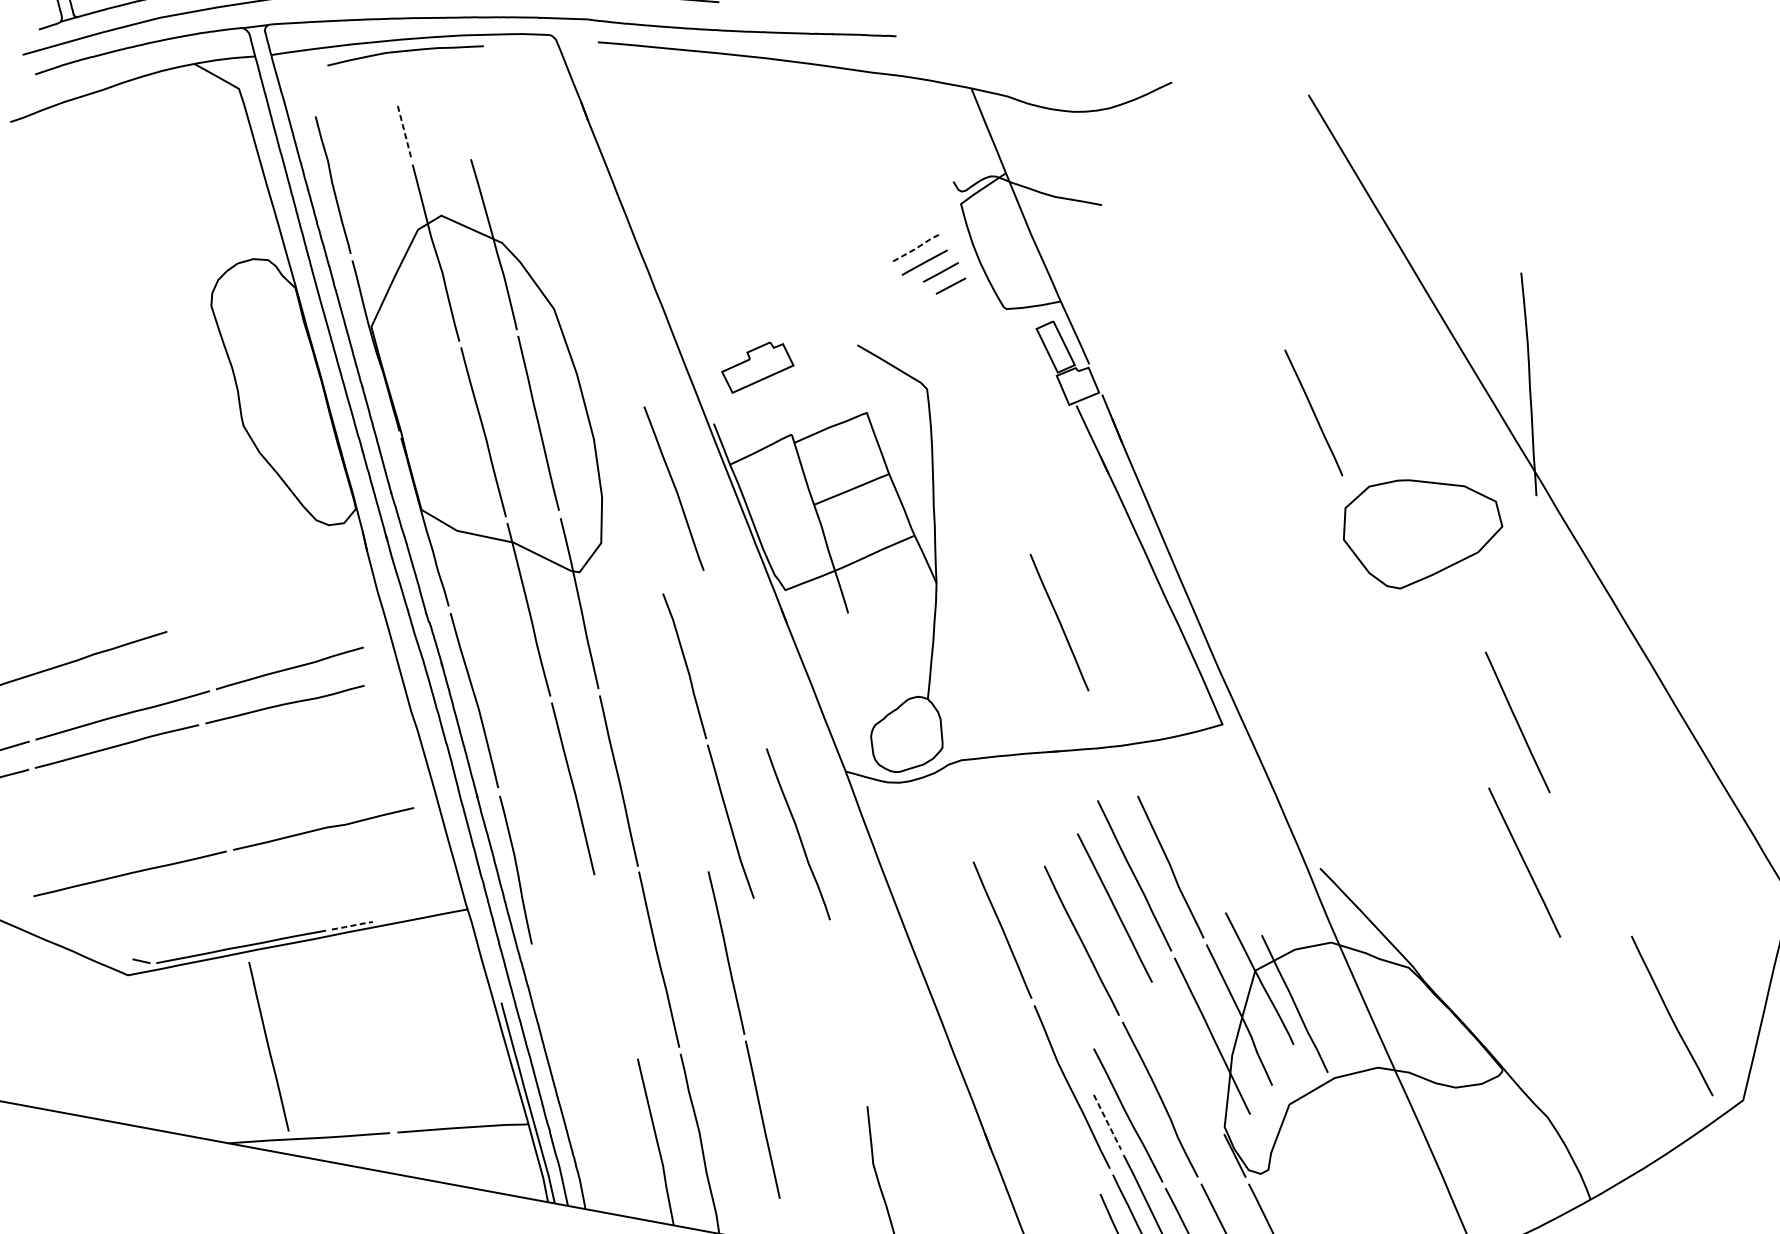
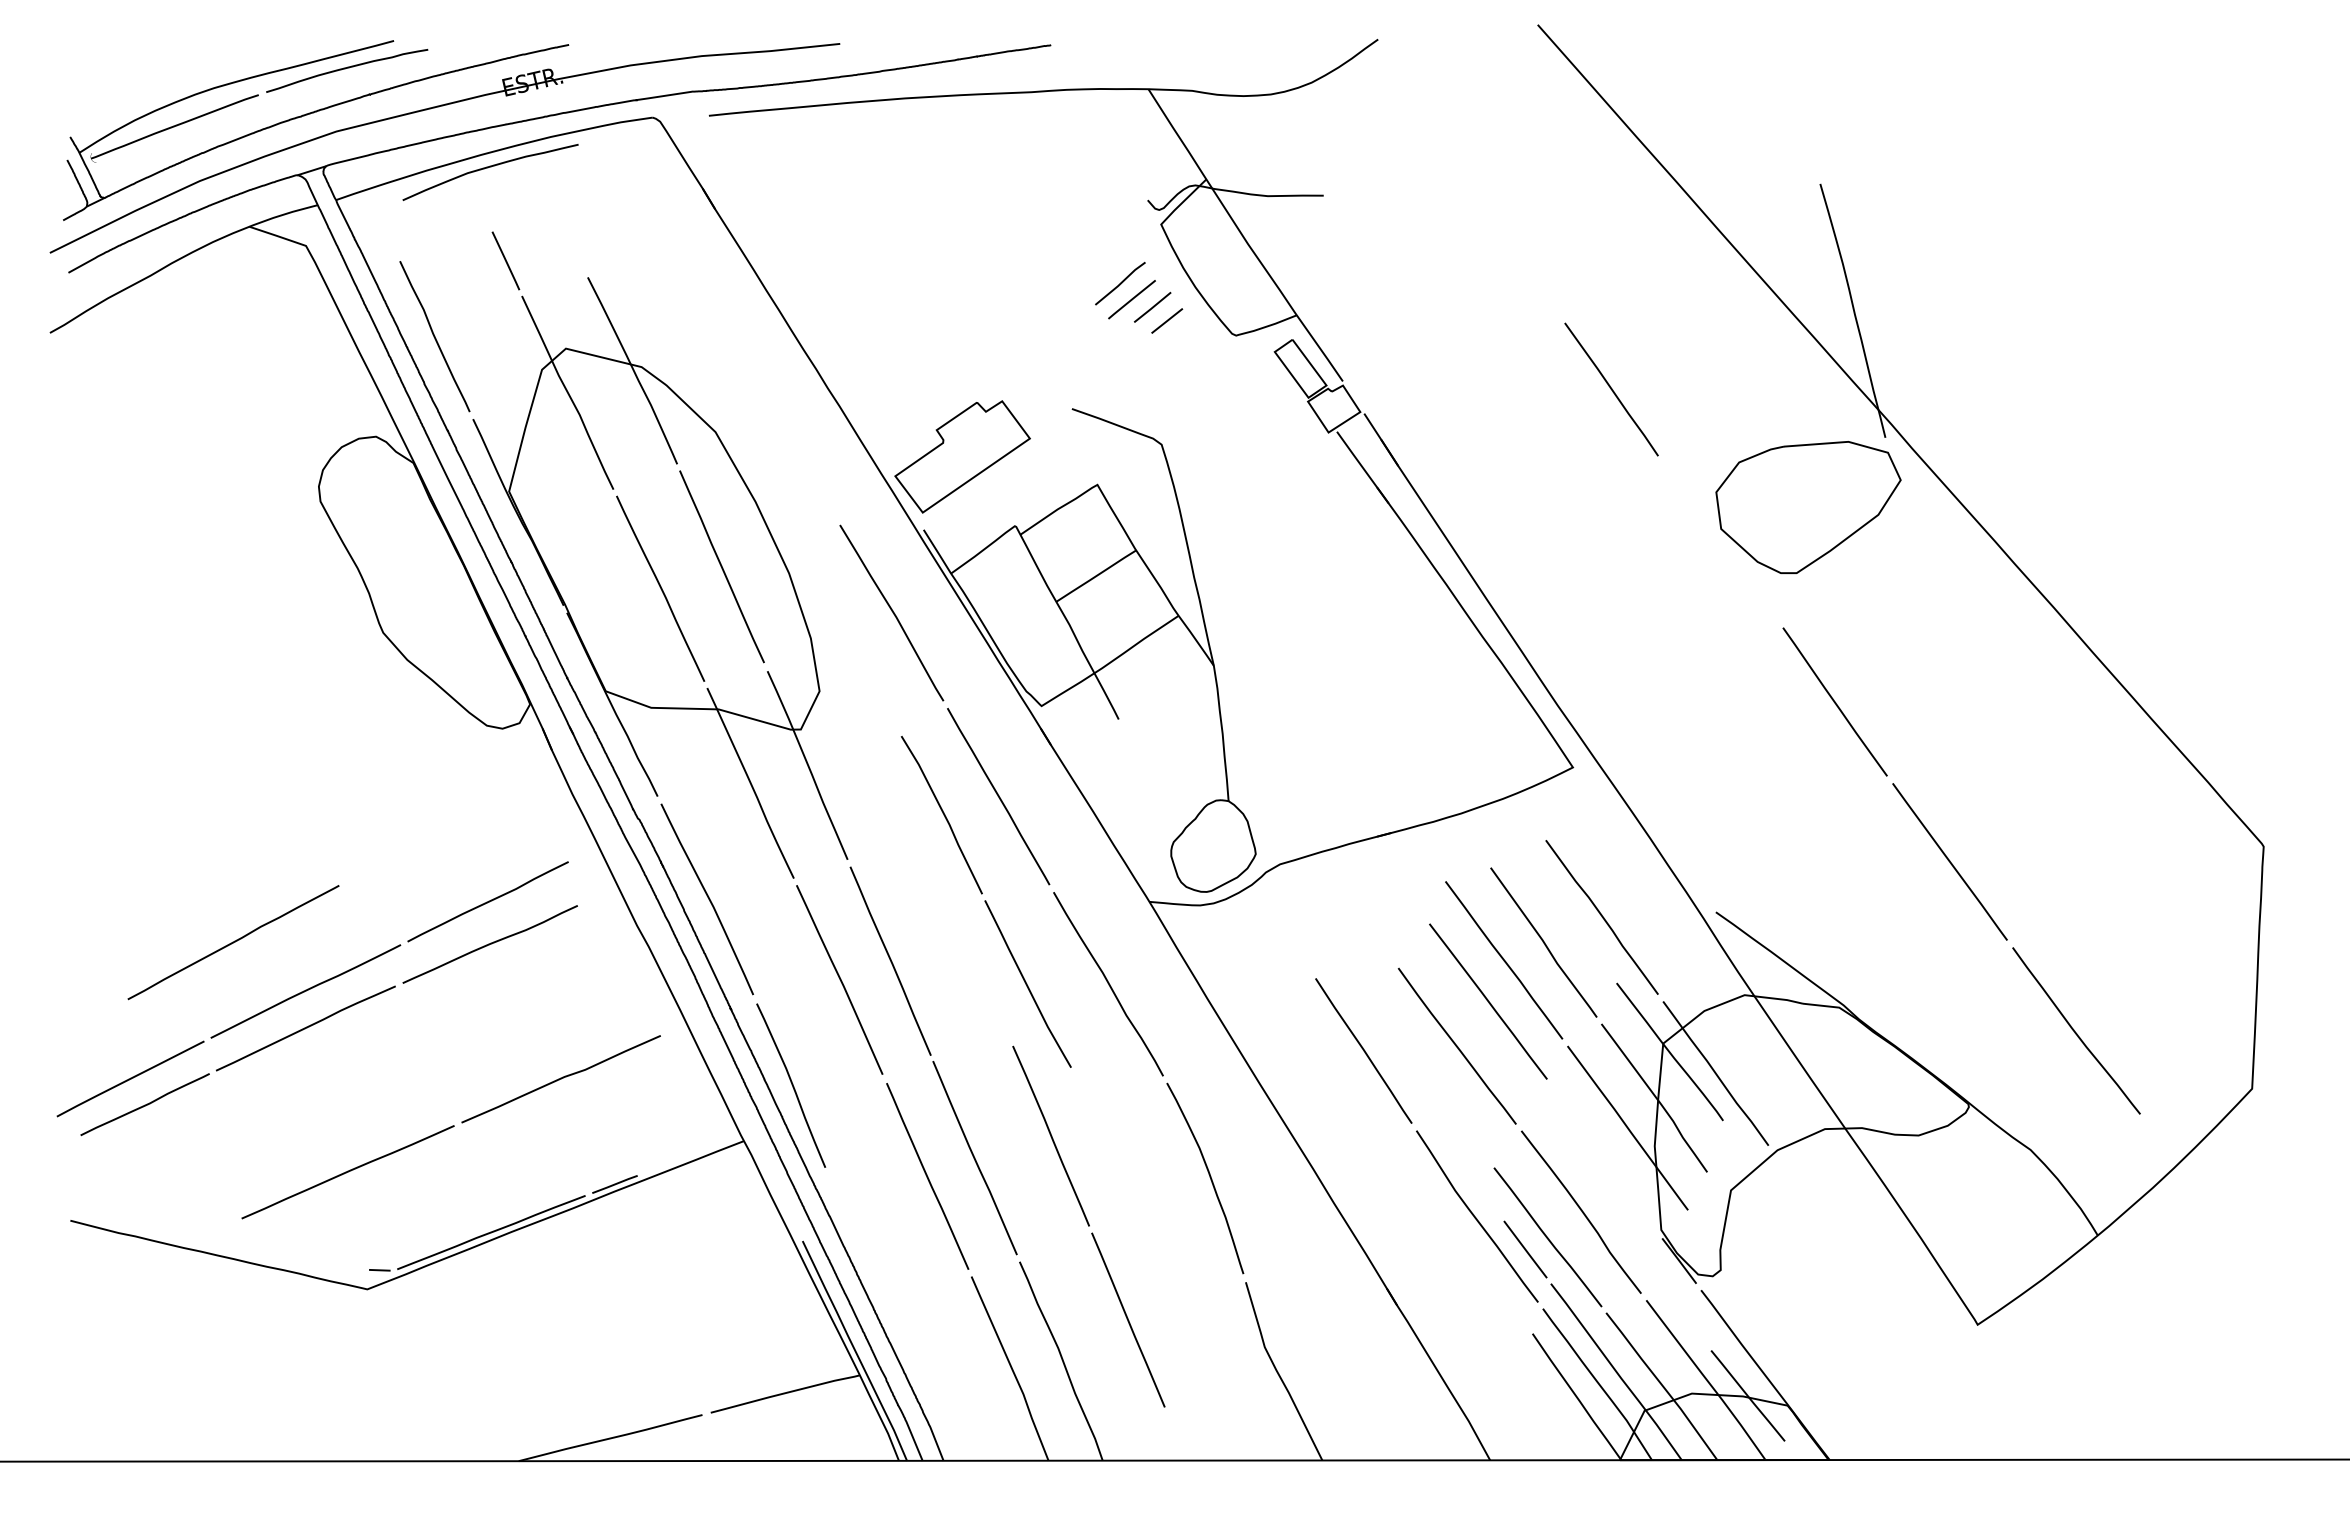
line: (405, 133) -> (506, 261), dashed -> solid
line: (917, 247) -> (1120, 283), dashed -> solid
part: (757, 368) -> (962, 456), size x1.67
part: (1420, 535) -> (1808, 507), moved
line: (1059, 622) -> (1363, 684), removed
line: (735, 659) -> (998, 796), added
line: (1517, 721) -> (1834, 701), moved
curve: (1223, 855) -> (1601, 917), added
line: (352, 925) -> (615, 1184), dashed -> solid
curve: (853, 1012) -> (1209, 1177), added
curve: (1671, 1016) -> (2075, 1031), moved
line: (268, 1046) -> (927, 1176), moved
line: (1107, 1123) -> (1525, 1250), dashed -> solid

